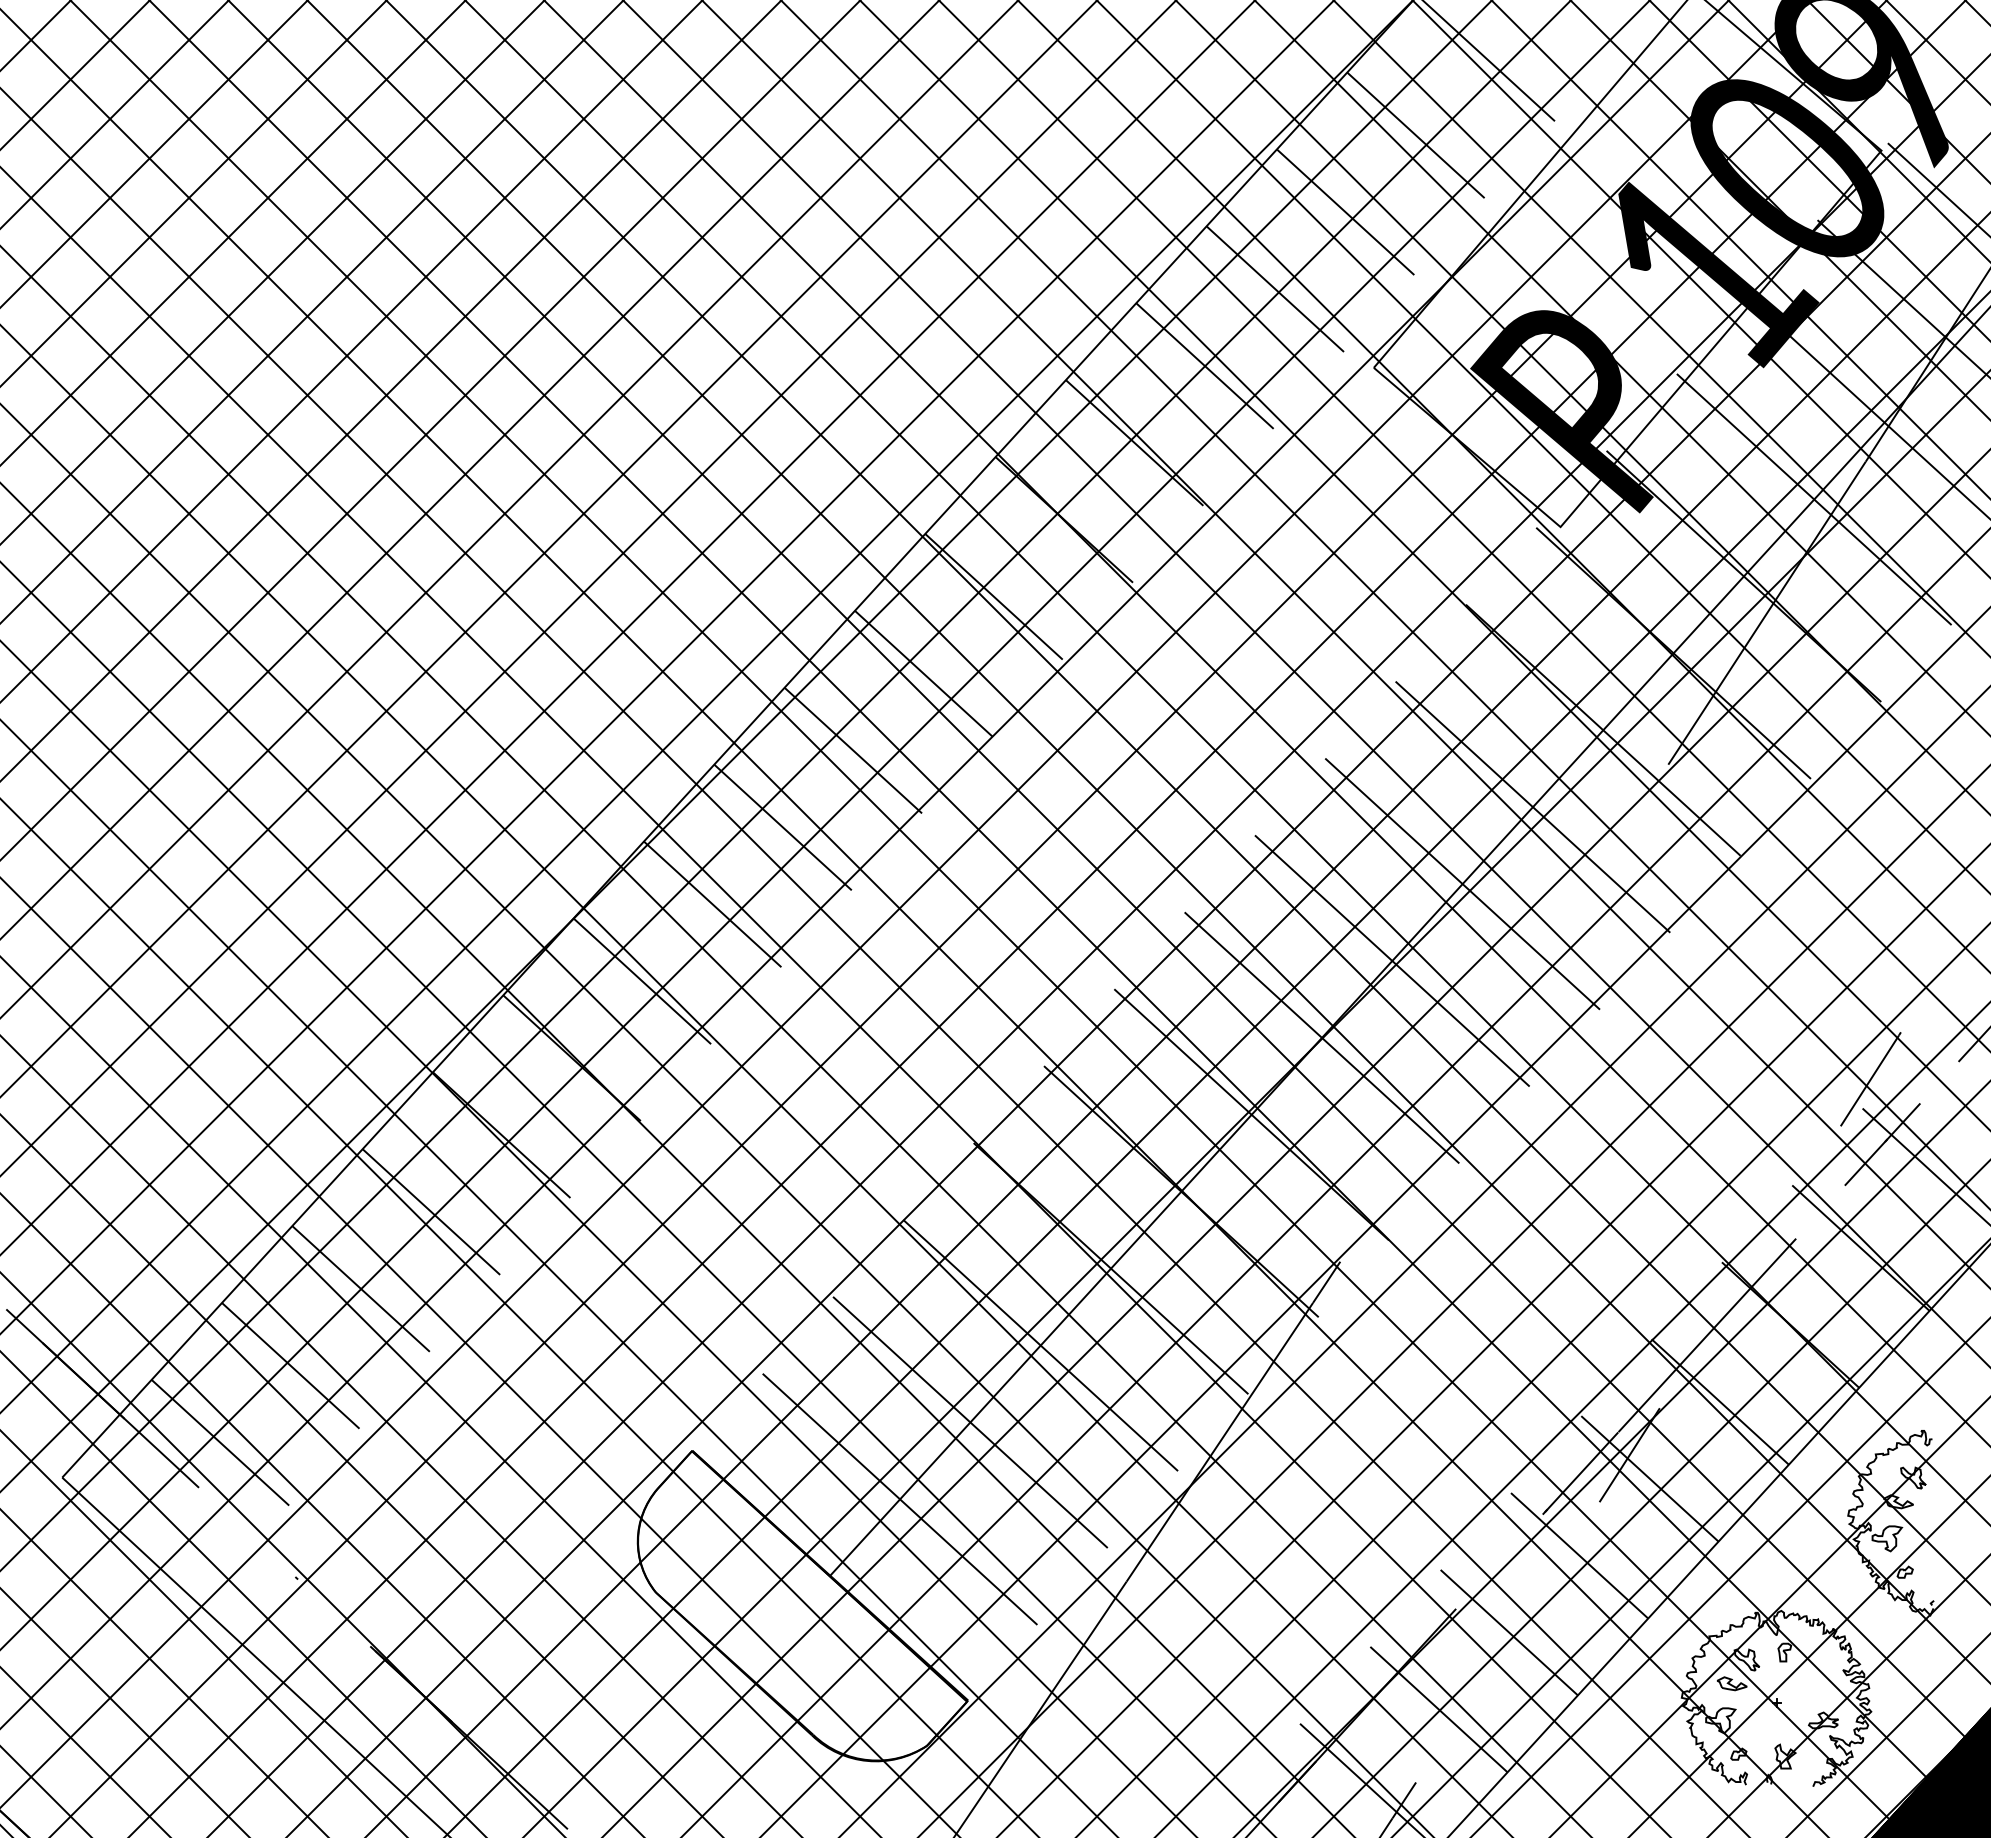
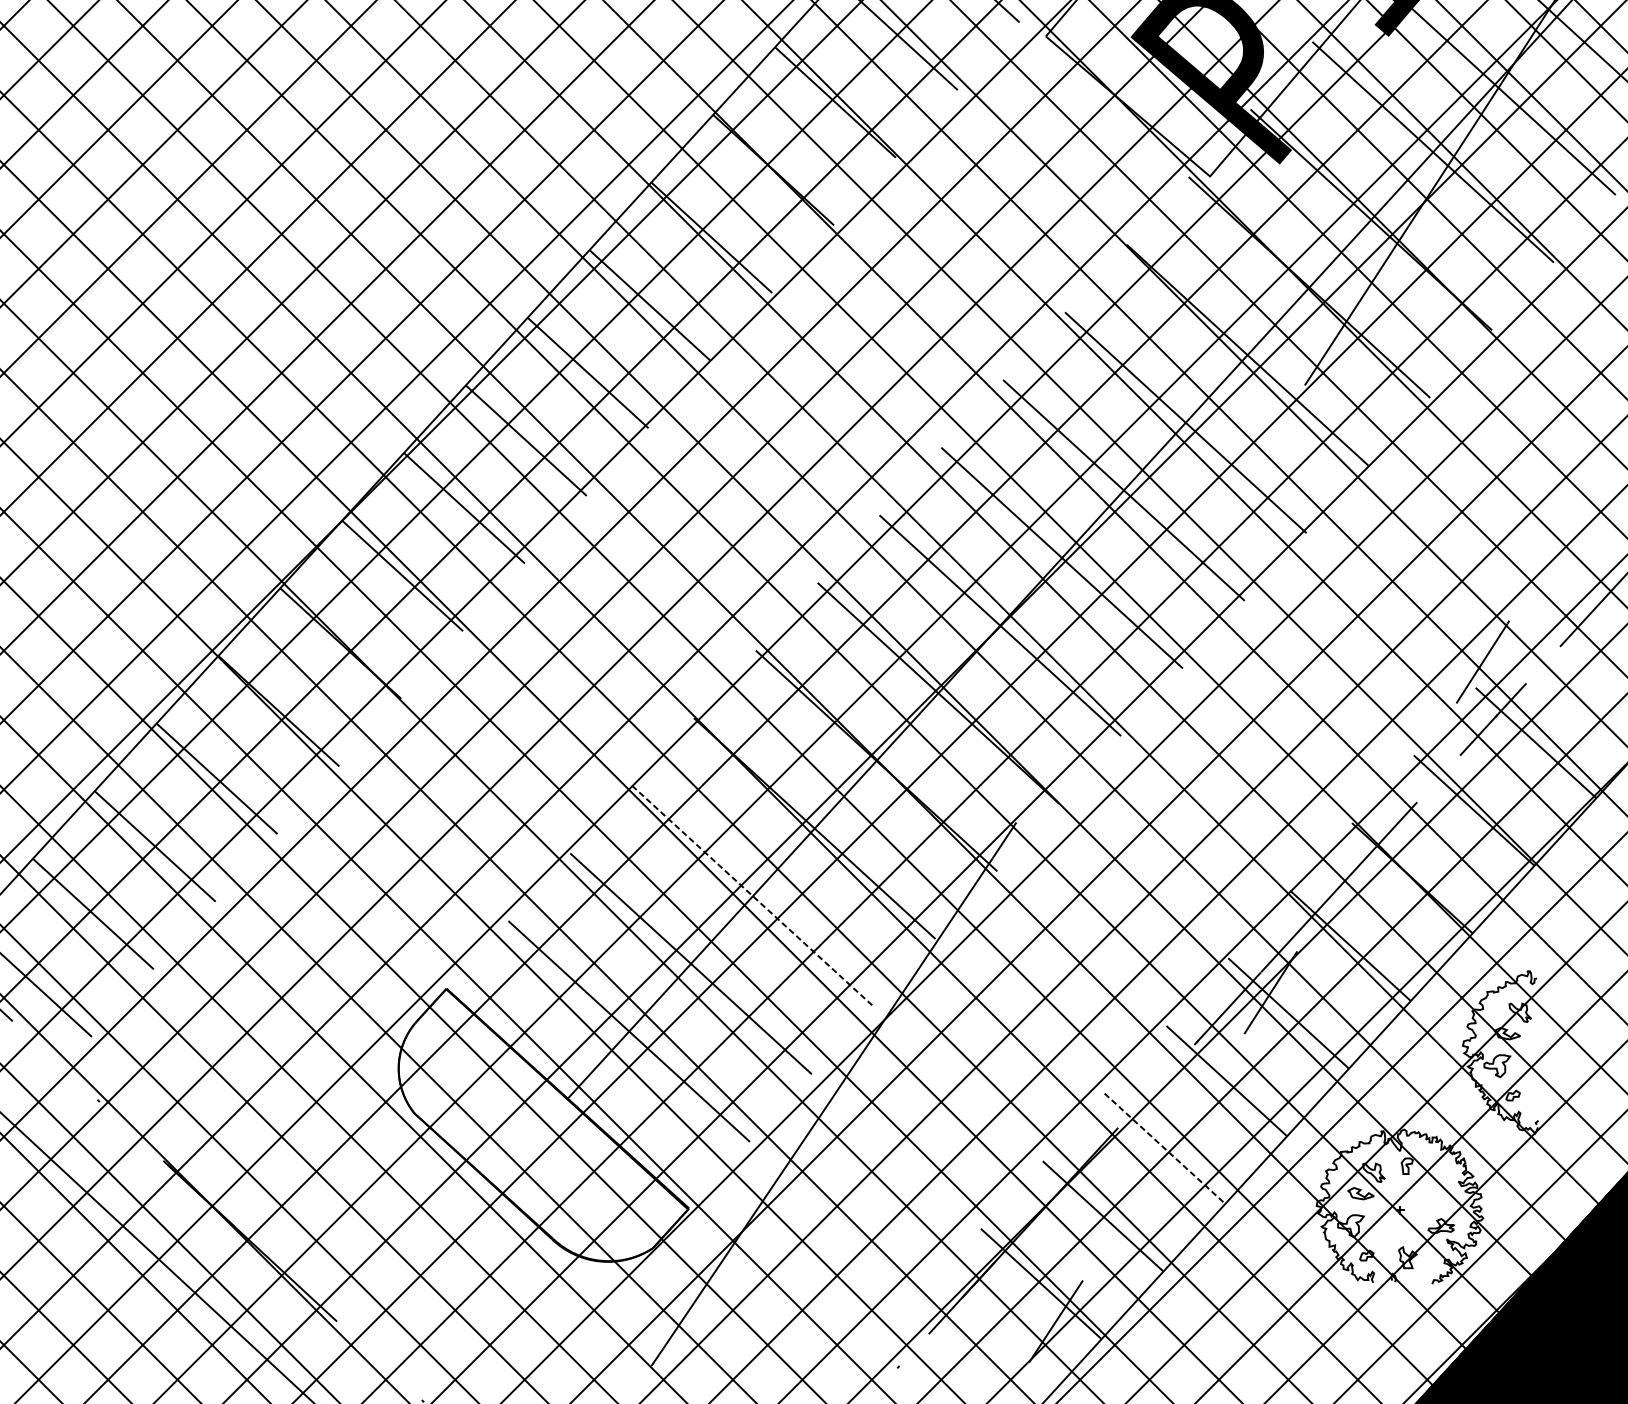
line: (1041, 1345) -> (753, 896), solid -> dashed
line: (1509, 1633) -> (1165, 1149), solid -> dashed

